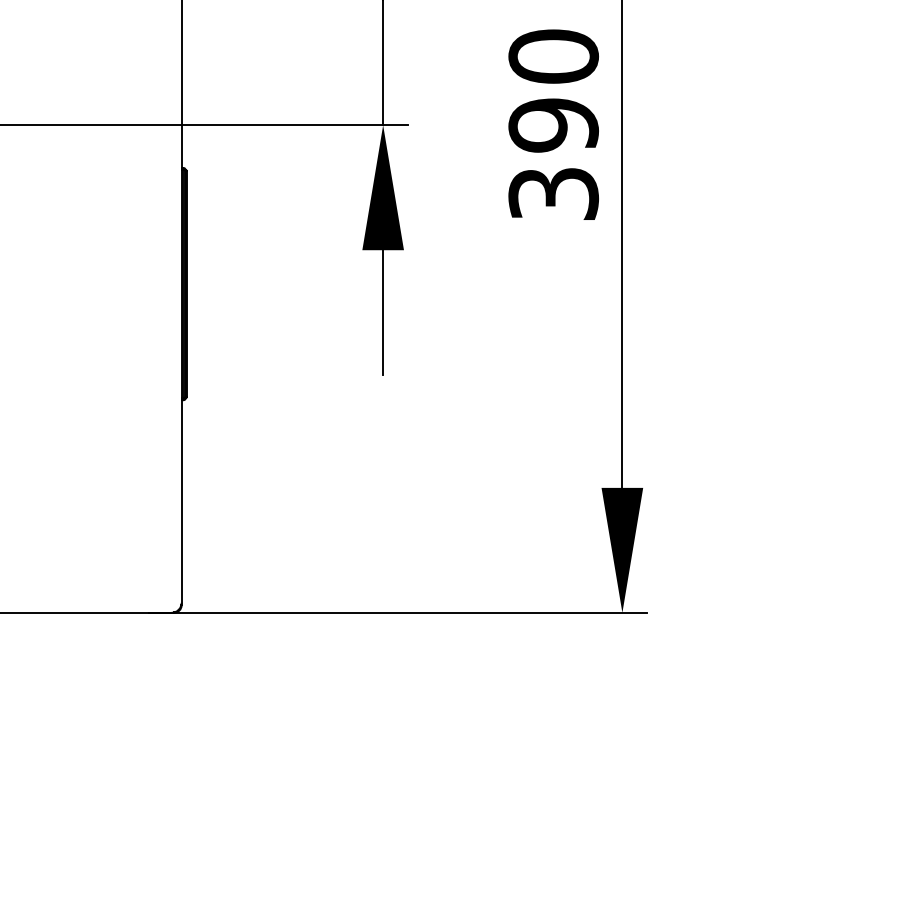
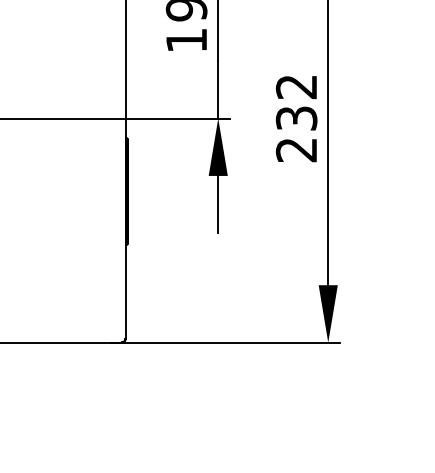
text: (553, 125) -> (296, 118), 390 -> 232

